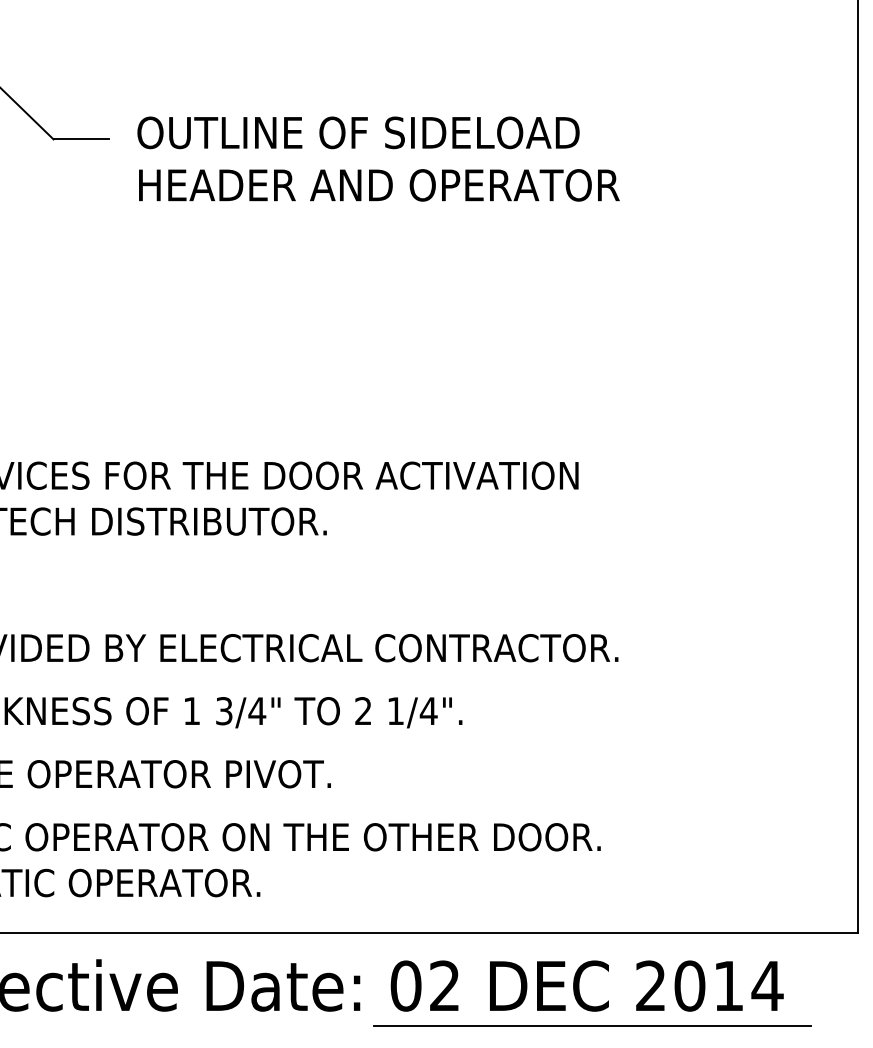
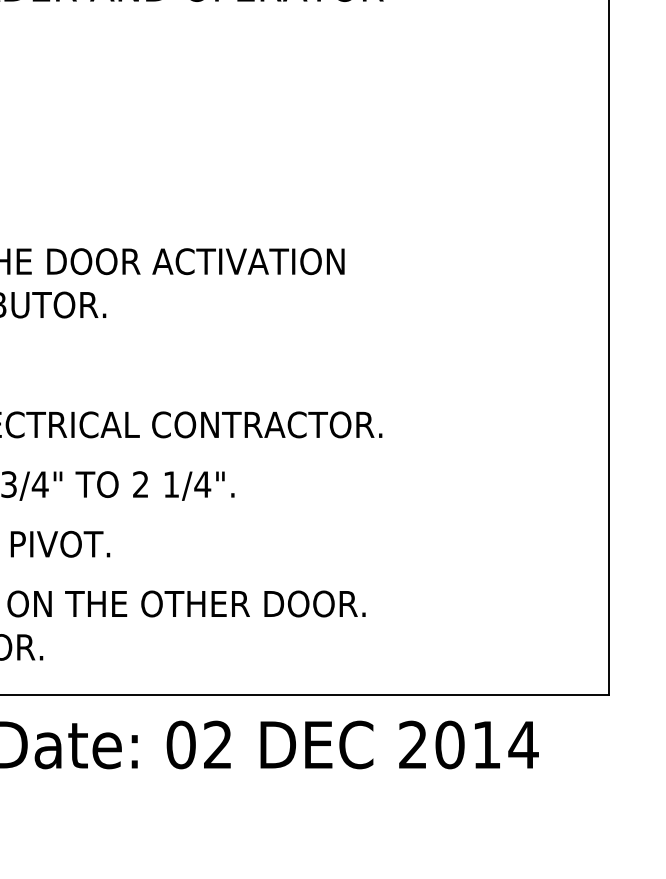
line: (592, 1026) -> (357, 783), removed

